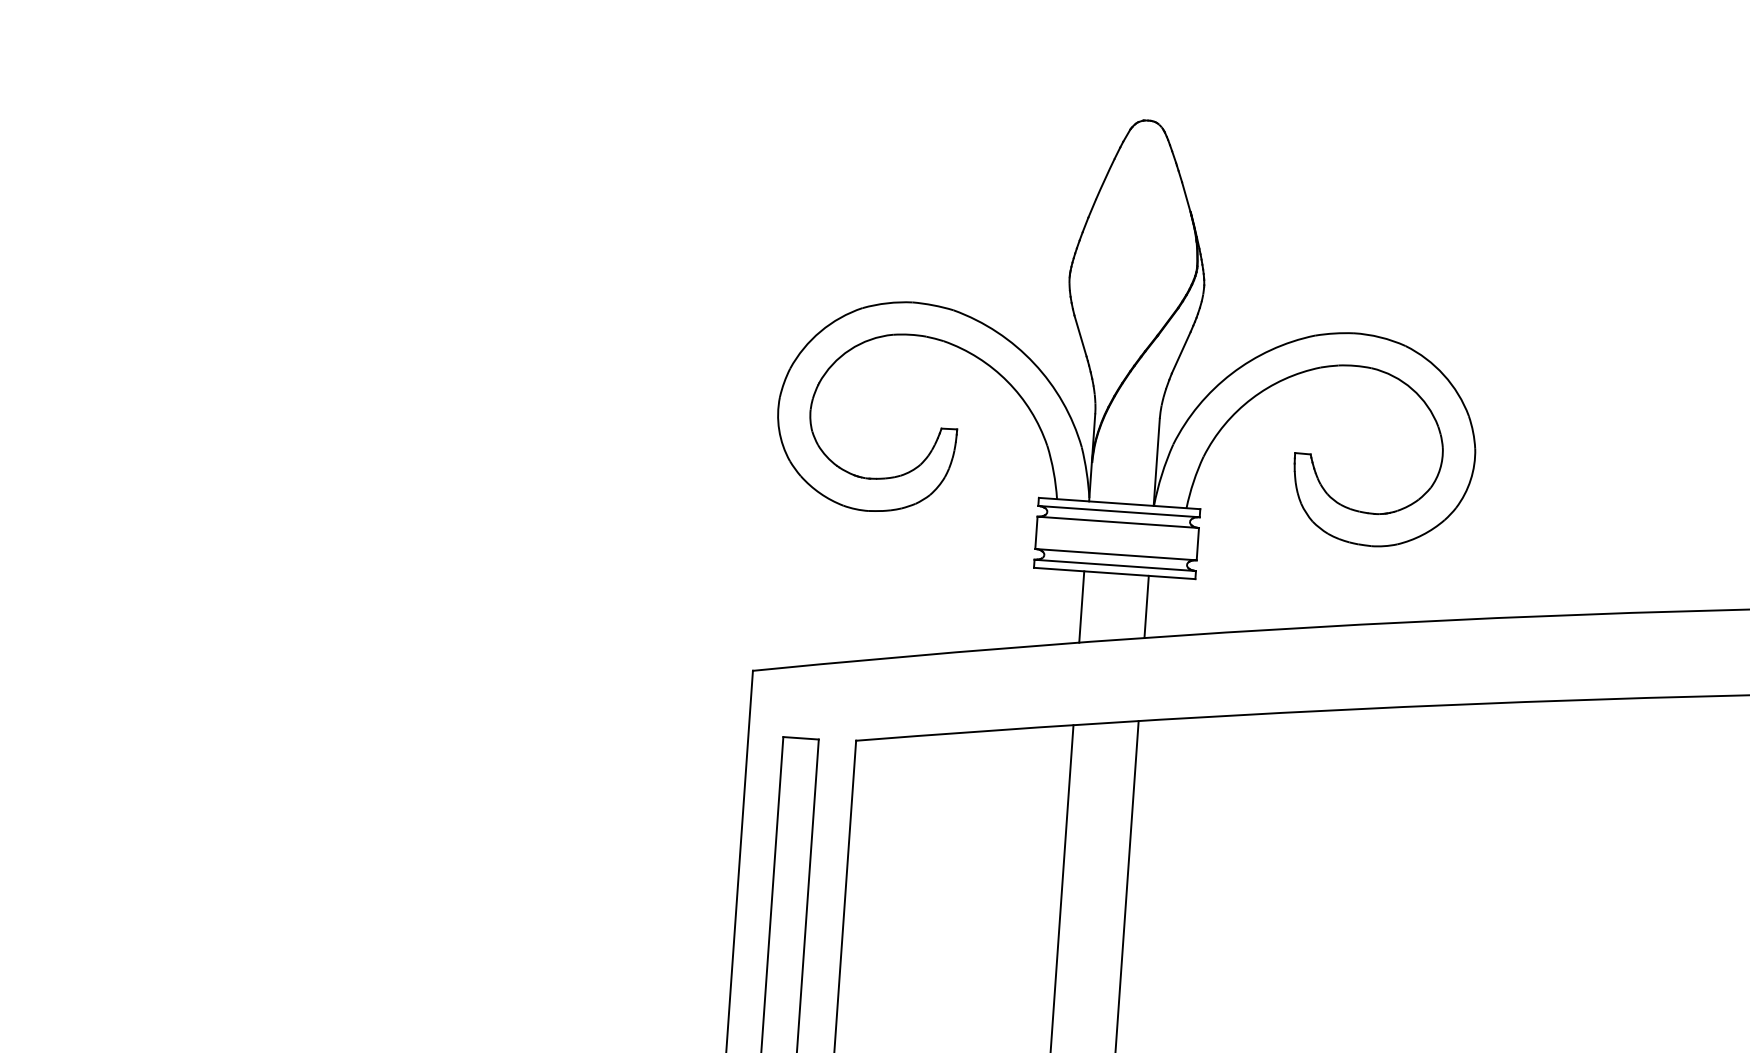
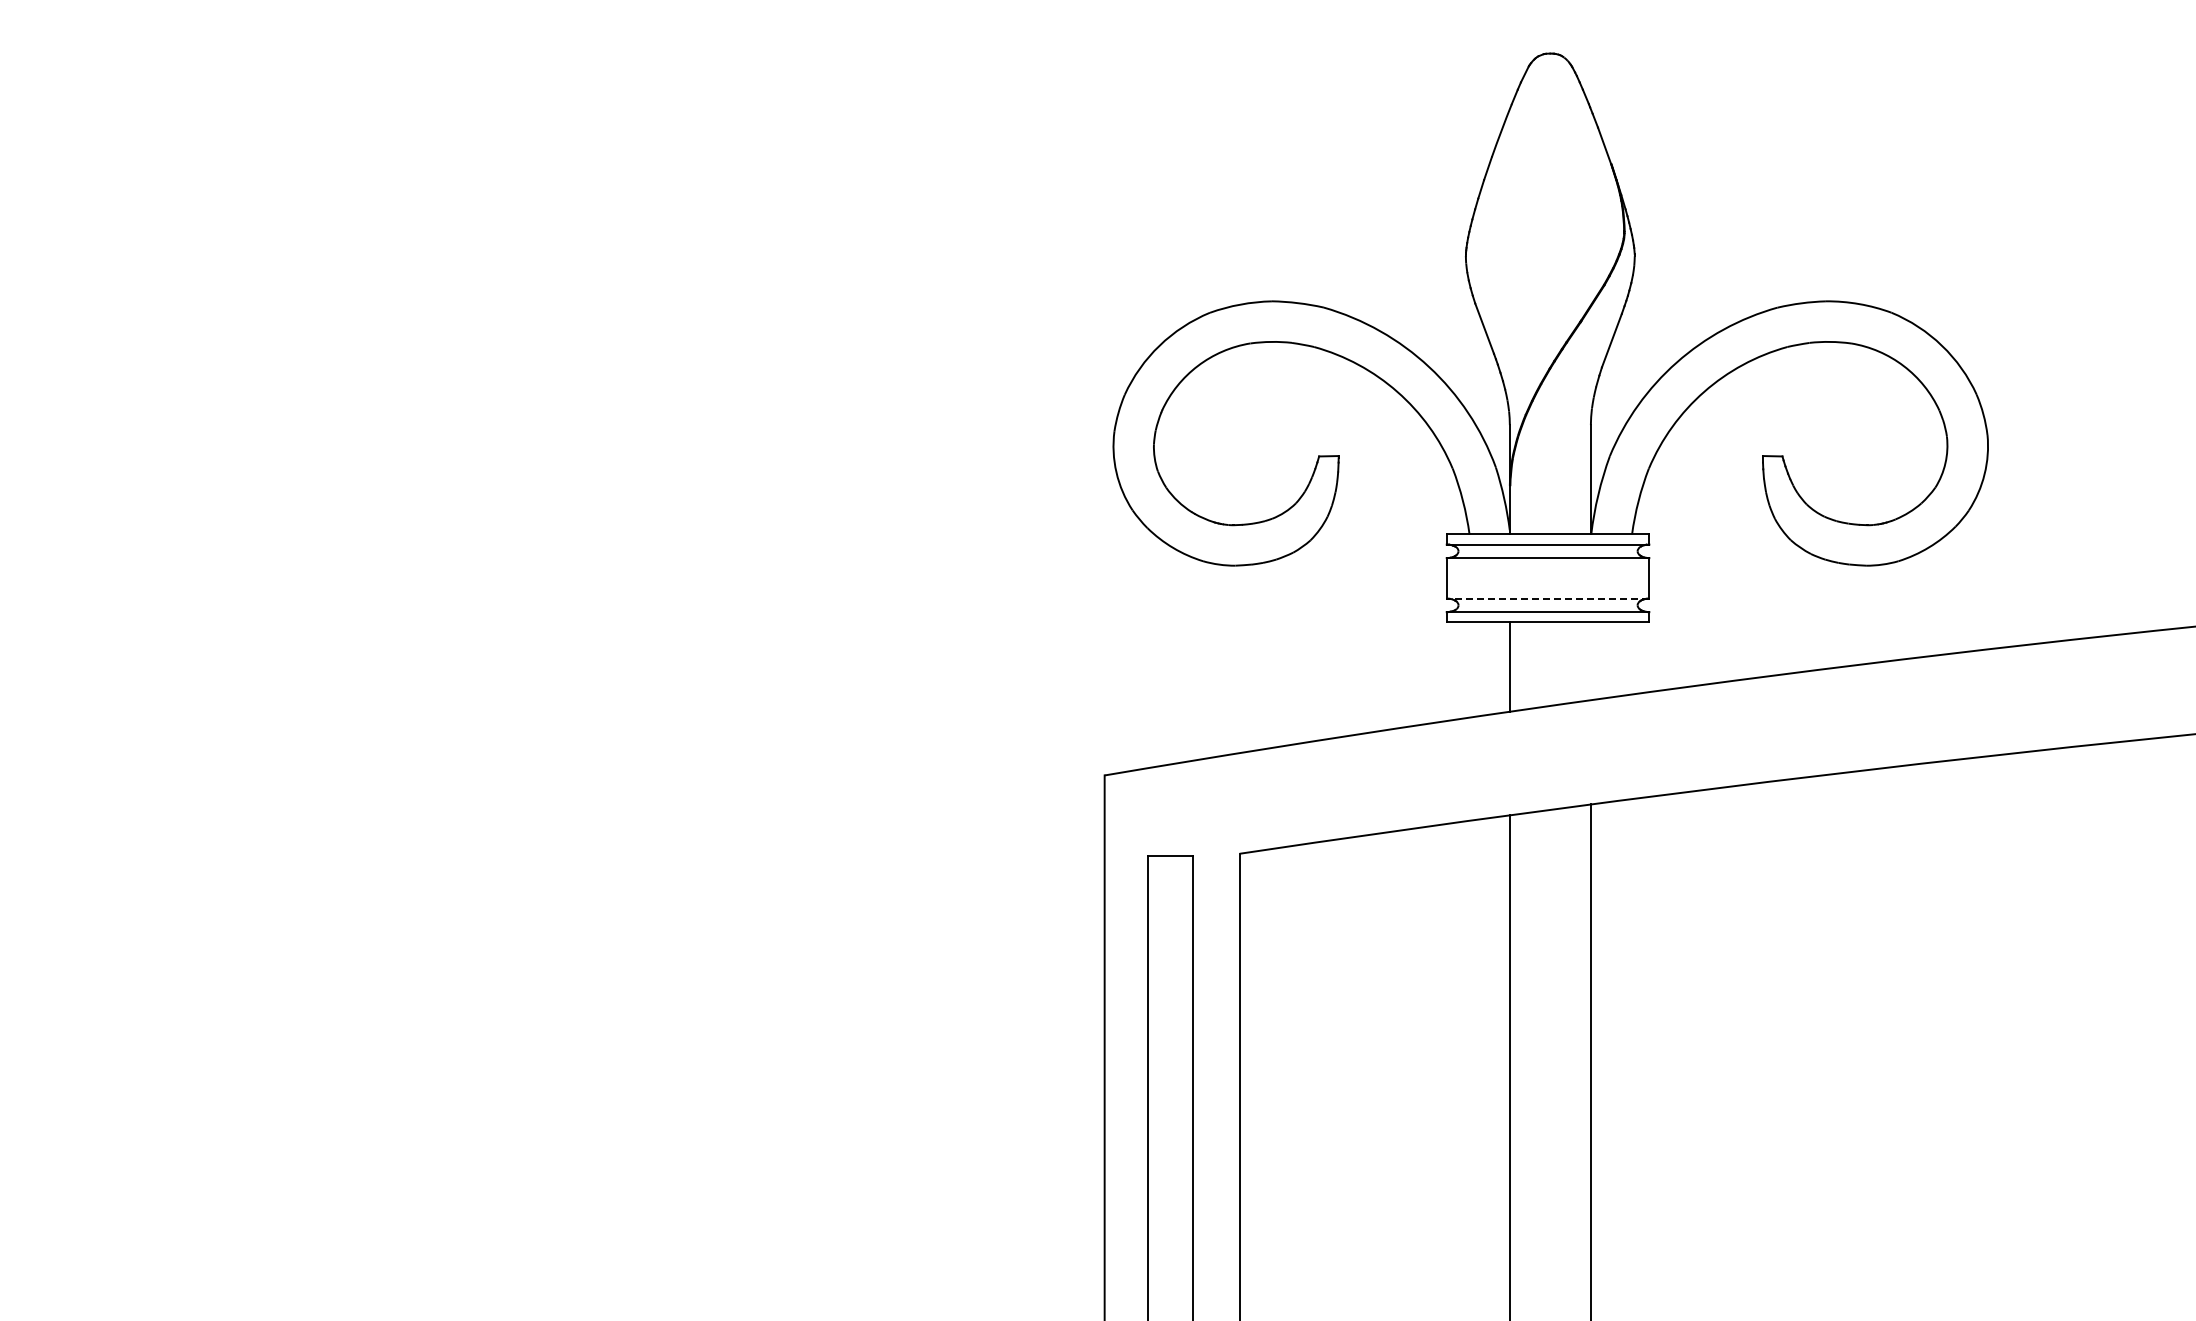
line: (1115, 554) -> (1547, 598), solid -> dashed
line: (1146, 607) -> (1590, 661), removed

